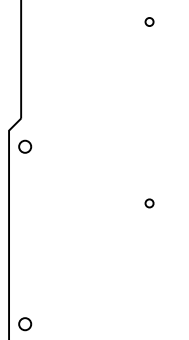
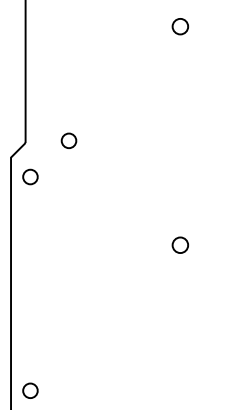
circle: (149, 21) -> (180, 26), size x1.6
circle: (57, 116) -> (69, 140), added
circle: (149, 203) -> (180, 245), size x1.6

